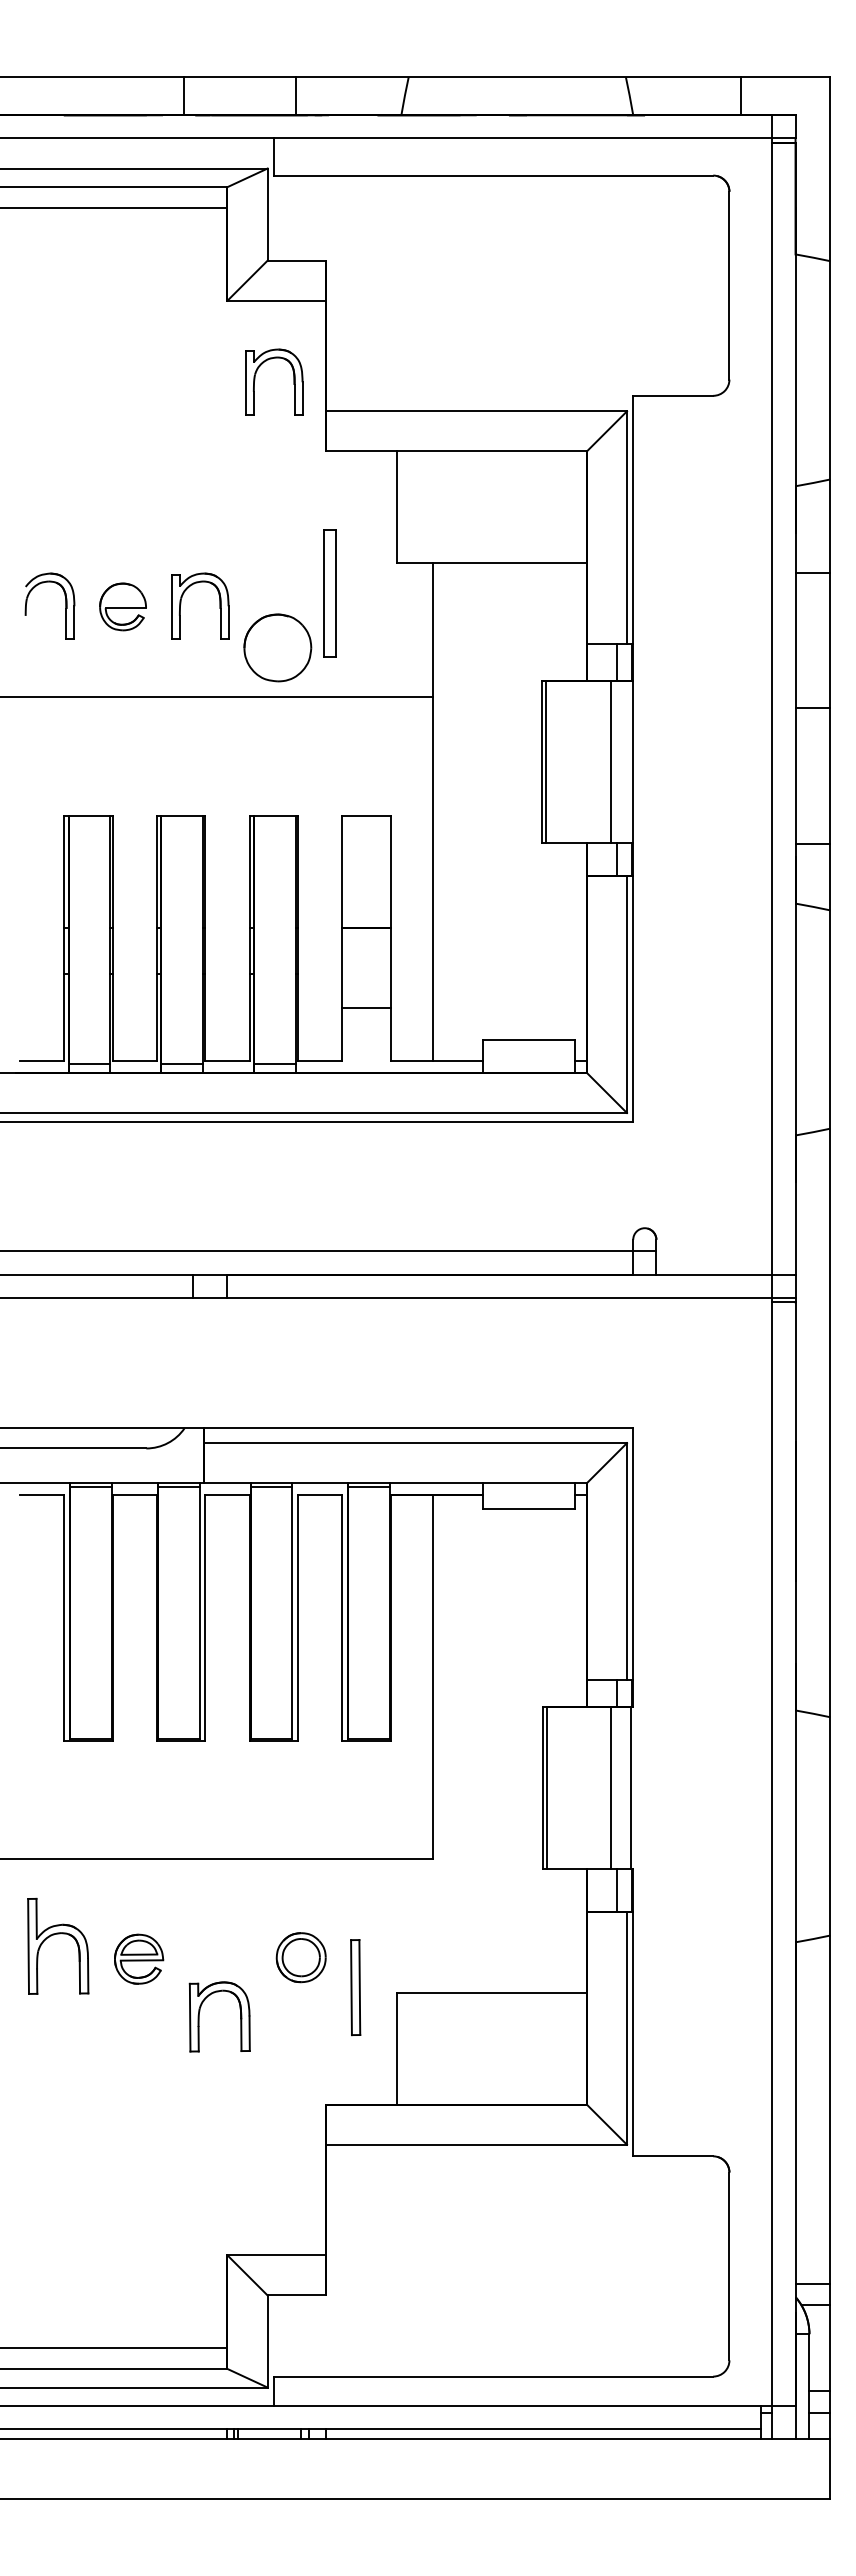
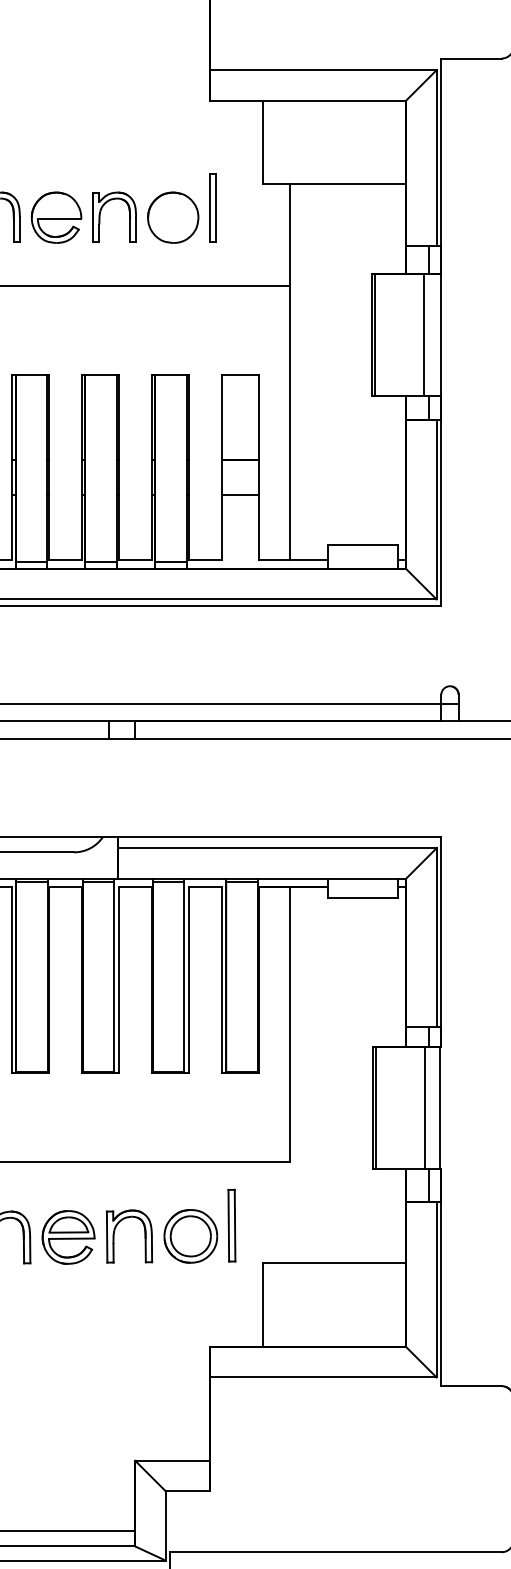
part: (293, 381) -> (185, 47), removed
part: (329, 593) -> (212, 207), size x0.71
part: (122, 606) -> (56, 217), size x1.43
part: (277, 647) -> (173, 217), moved
line: (366, 1008) -> (240, 494), moved
part: (301, 1957) -> (191, 1236), size x1.43
part: (138, 1959) -> (68, 1237), size x1.43
part: (355, 1987) -> (231, 1225), moved
part: (200, 2011) -> (114, 1232), moved

